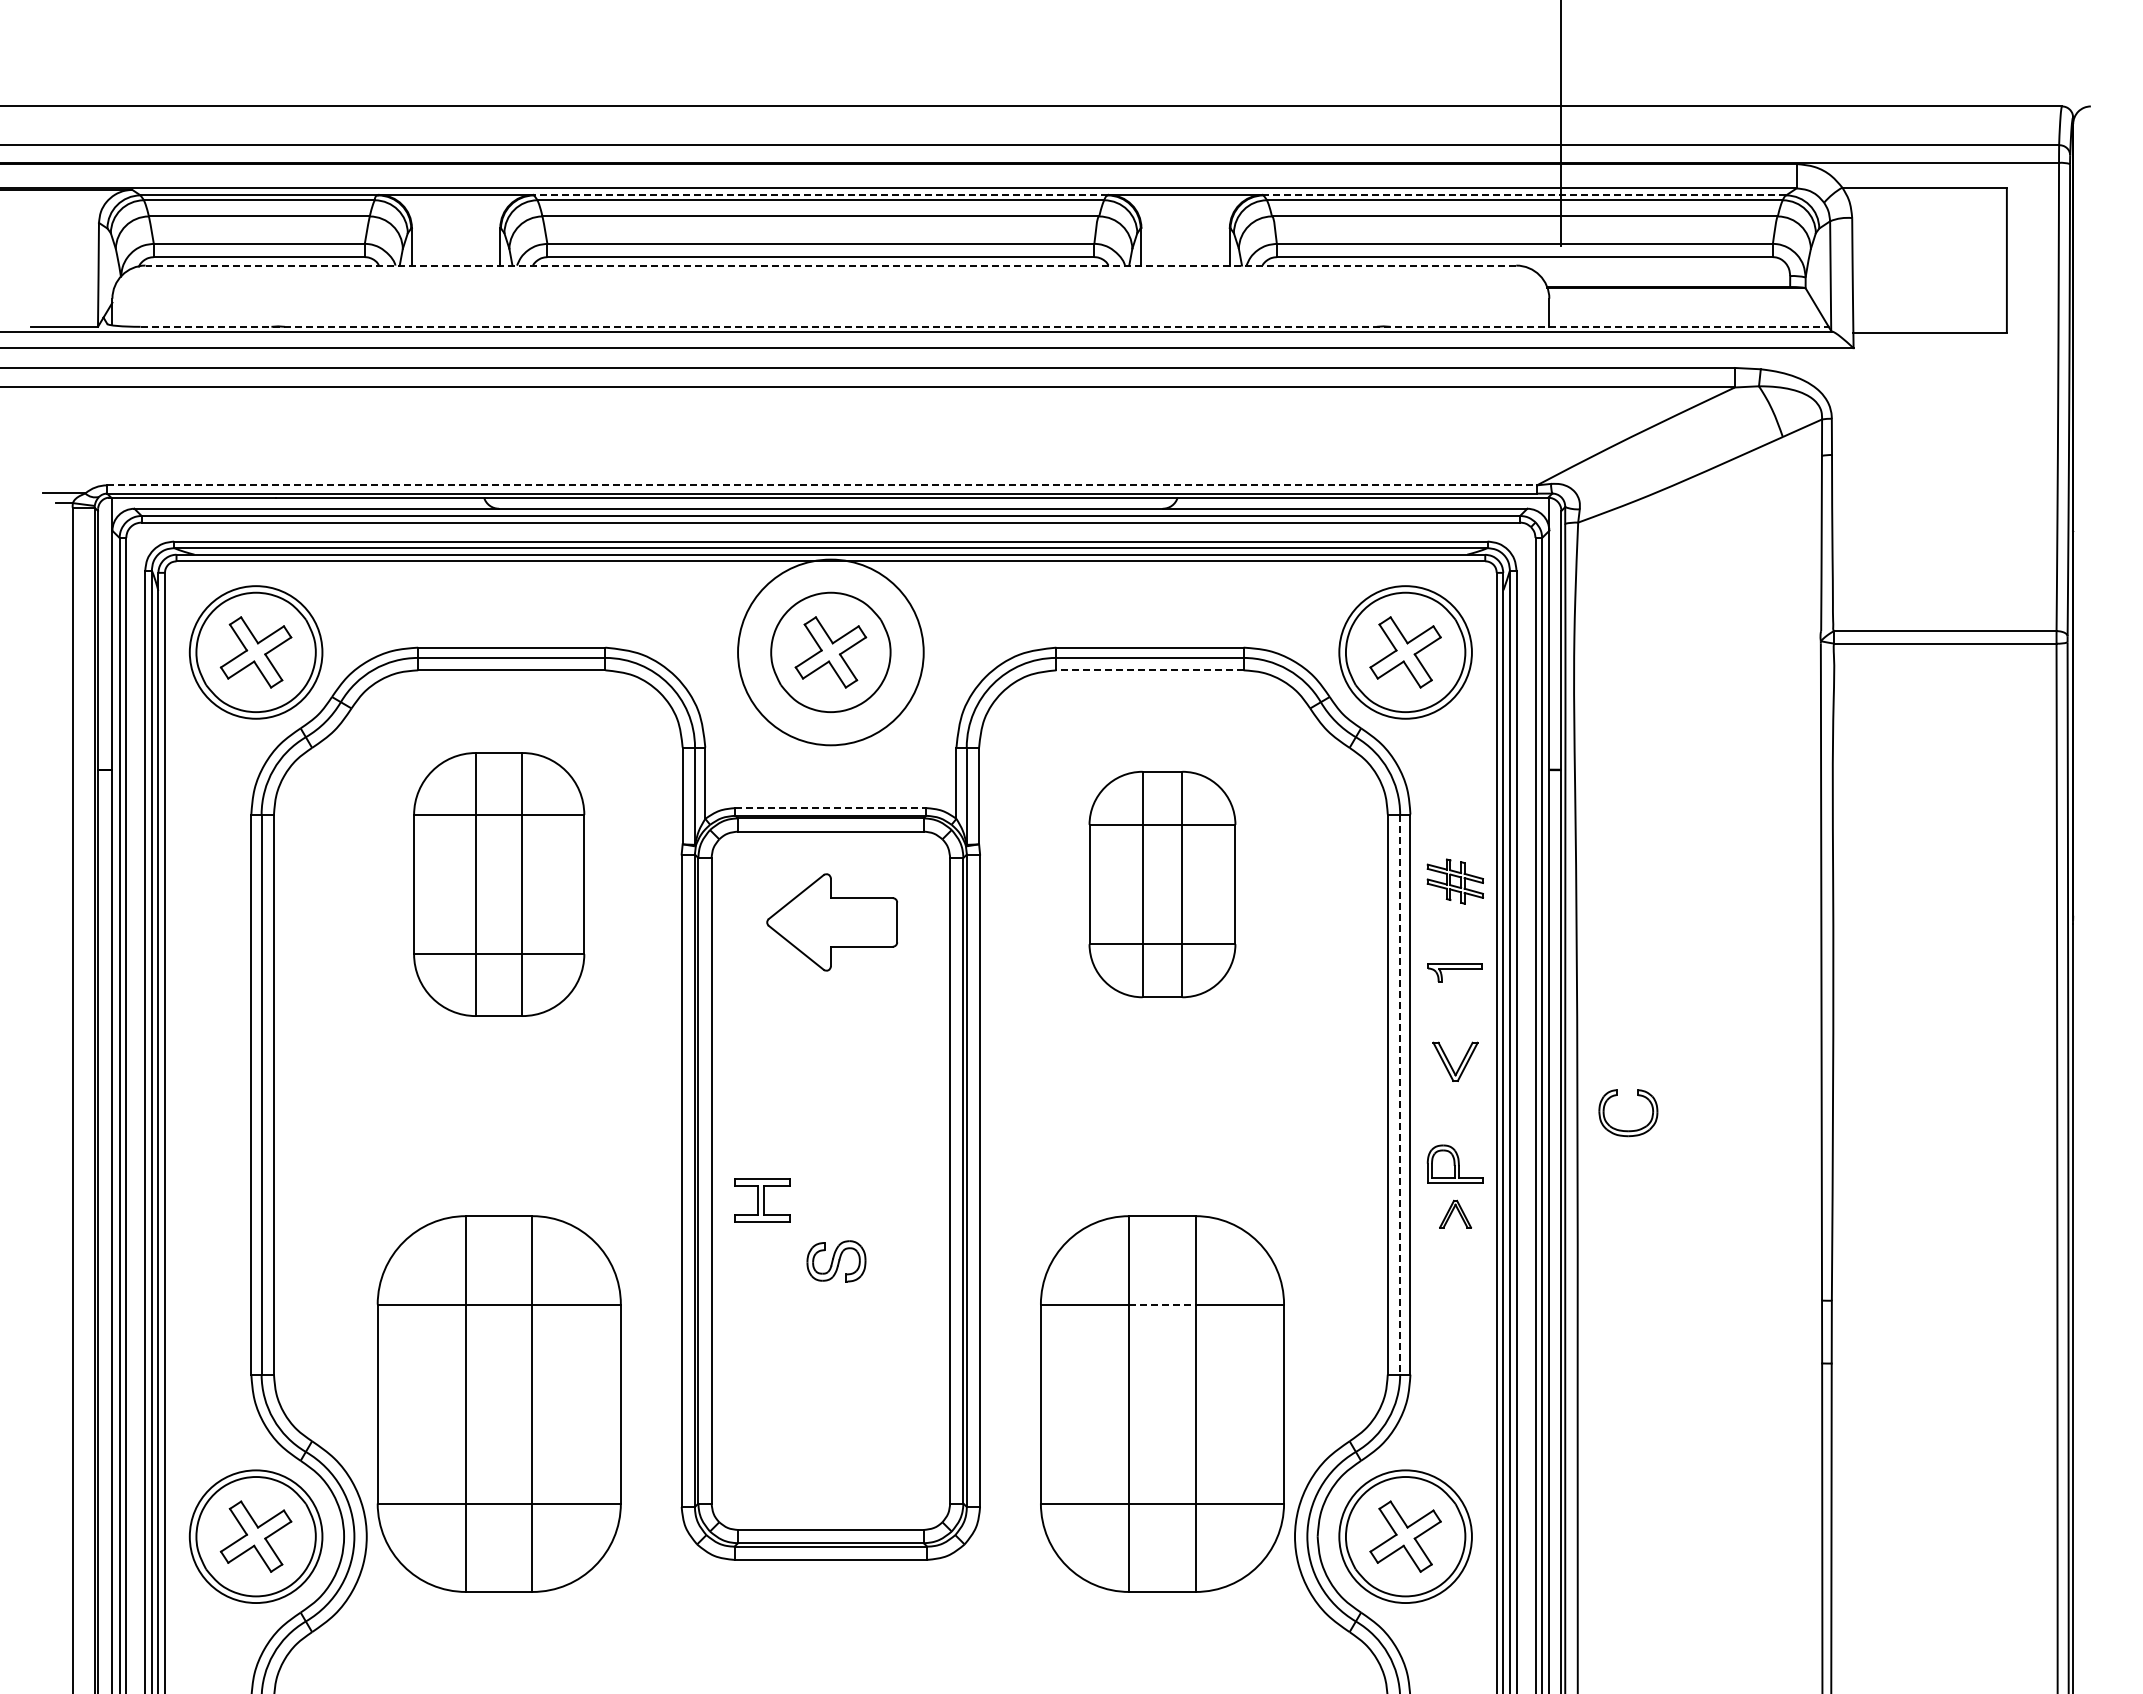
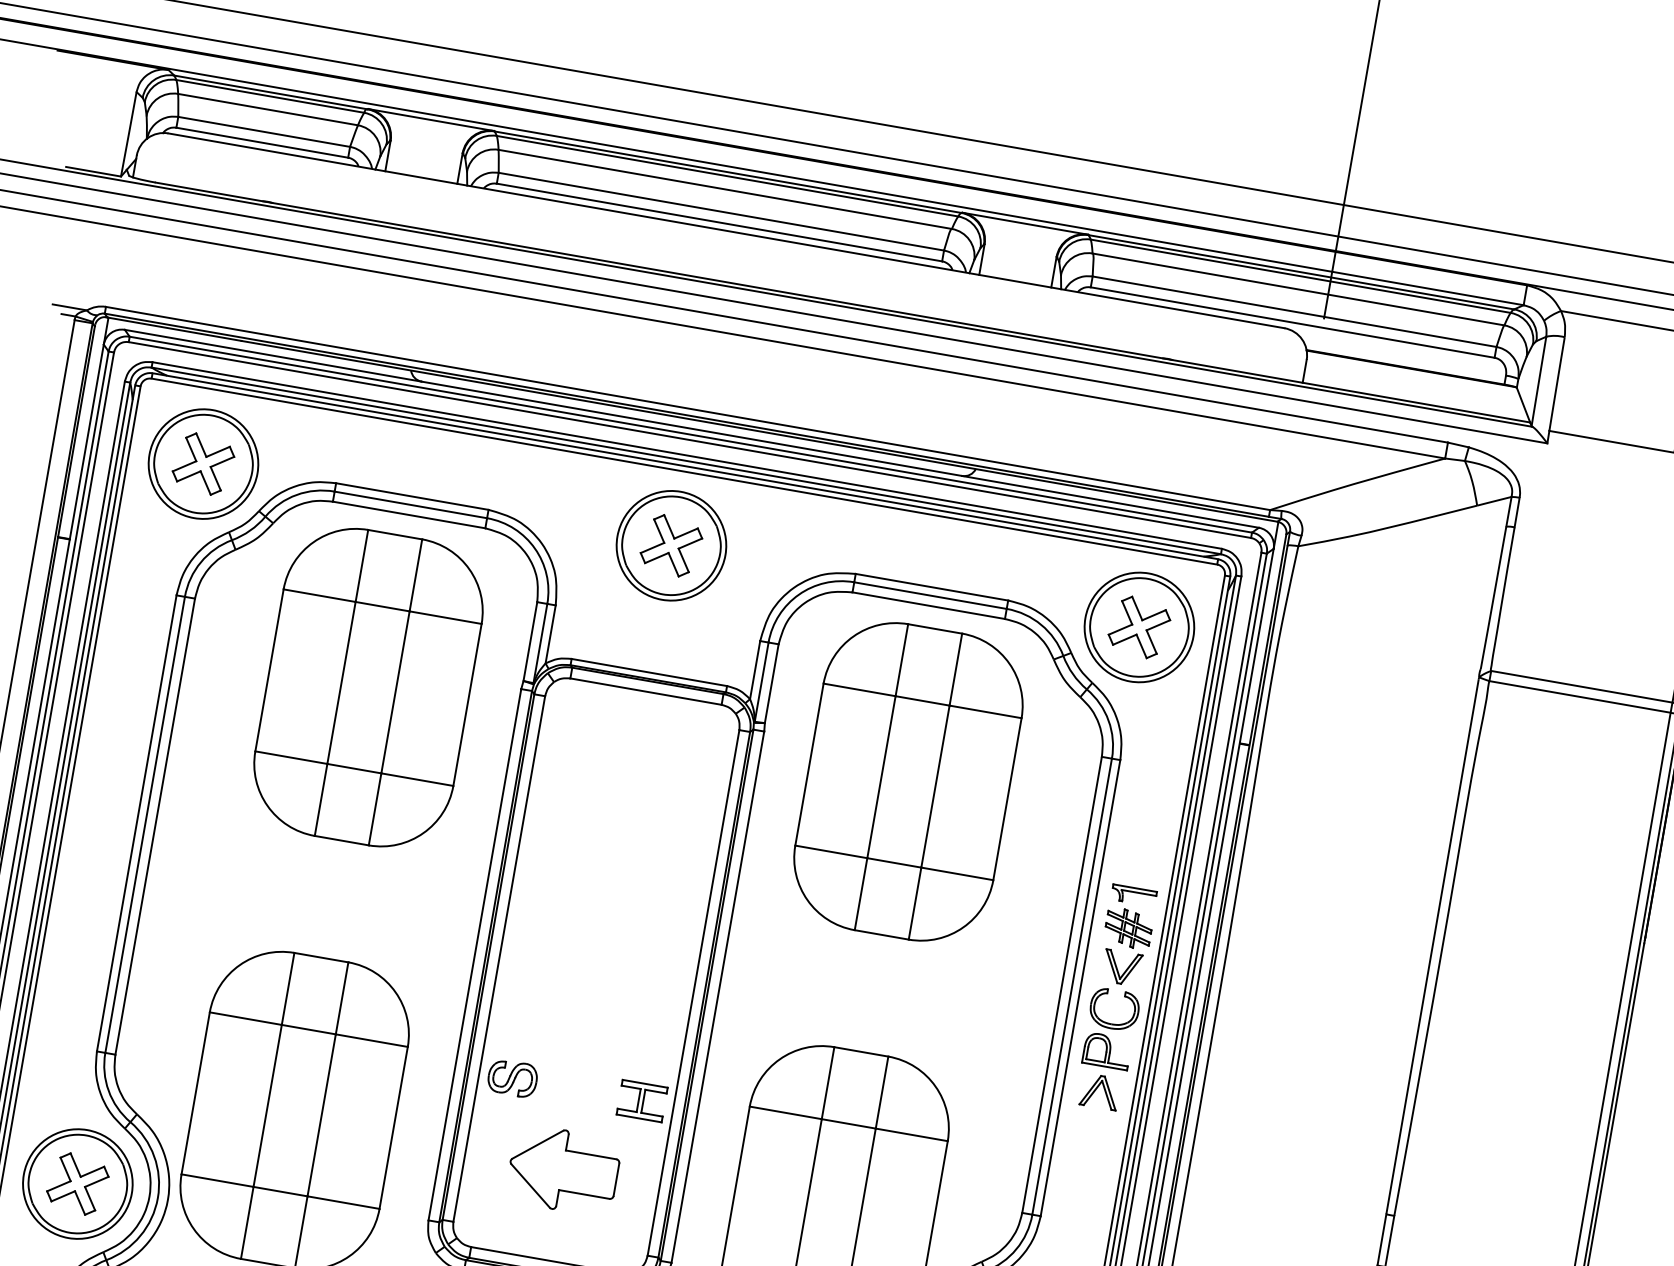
line: (820, 195) -> (727, 172), dashed -> solid
line: (1524, 195) -> (1301, 272), dashed -> solid
line: (830, 265) -> (726, 230), dashed -> solid
line: (985, 326) -> (843, 302), dashed -> solid
line: (822, 485) -> (688, 408), dashed -> solid
circle: (830, 652) -> (671, 545), size x0.71
line: (1149, 670) -> (928, 605), dashed -> solid
line: (831, 808) -> (649, 672), dashed -> solid
part: (1454, 881) -> (1127, 928), moved
part: (498, 884) -> (367, 687), size x1.43
part: (1162, 884) -> (908, 781), size x1.67
part: (831, 922) -> (562, 1170), moved
line: (1400, 1095) -> (1072, 987), dashed -> solid
part: (1628, 1130) -> (1112, 1023), moved
part: (762, 1200) -> (642, 1101), moved
part: (1455, 1214) -> (1100, 1092), size x1.43
part: (836, 1261) -> (512, 1078), moved
line: (1162, 1304) -> (848, 1123), dashed -> solid

